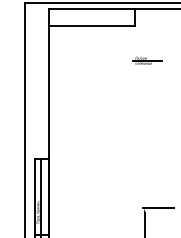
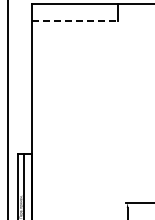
line: (92, 26) -> (75, 21), solid -> dashed
part: (147, 60) -> (130, 55), removed

